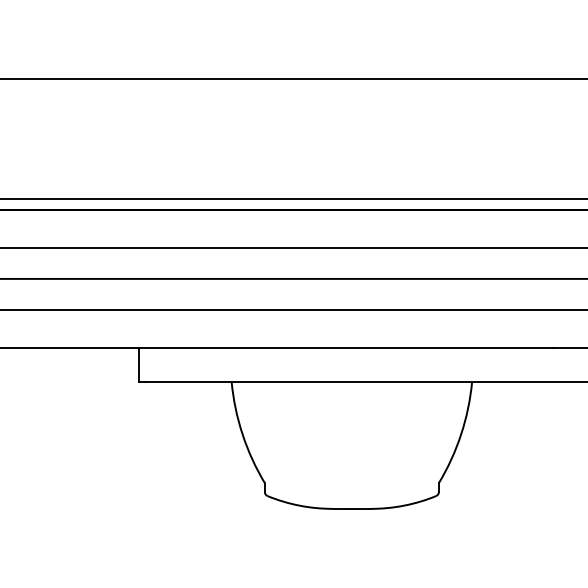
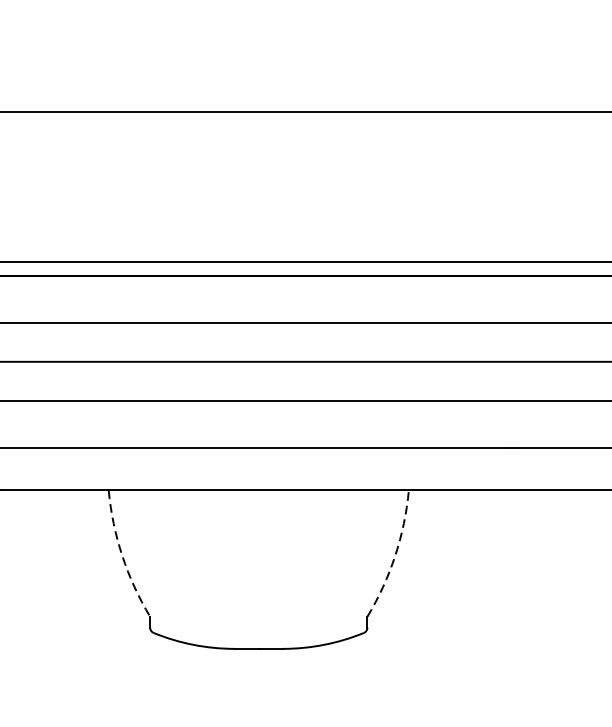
arc: (242, 434) -> (122, 556), solid -> dashed
arc: (461, 434) -> (395, 556), solid -> dashed

